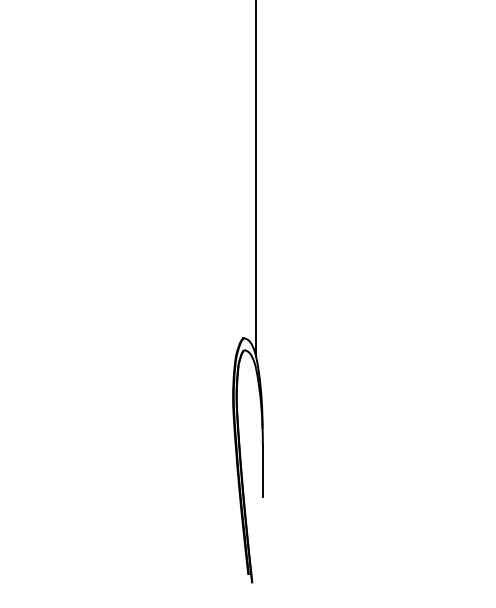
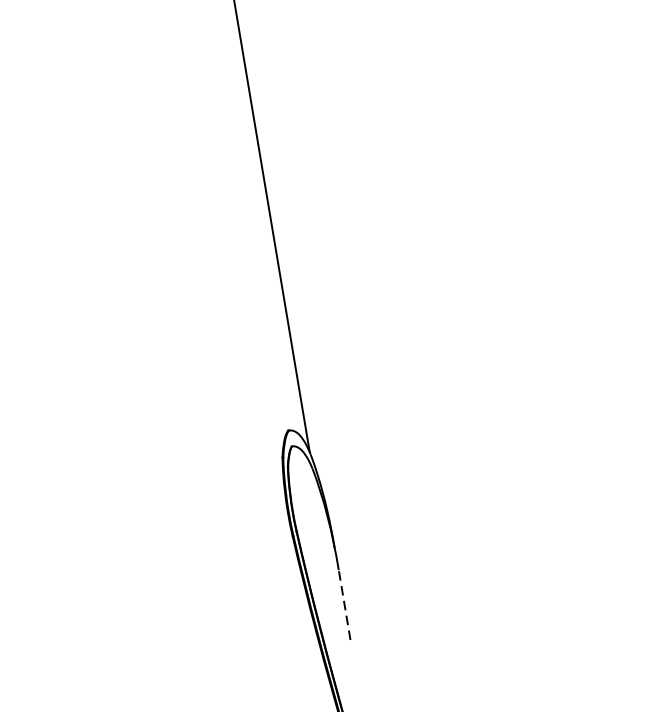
line: (262, 471) -> (344, 605), solid -> dashed

